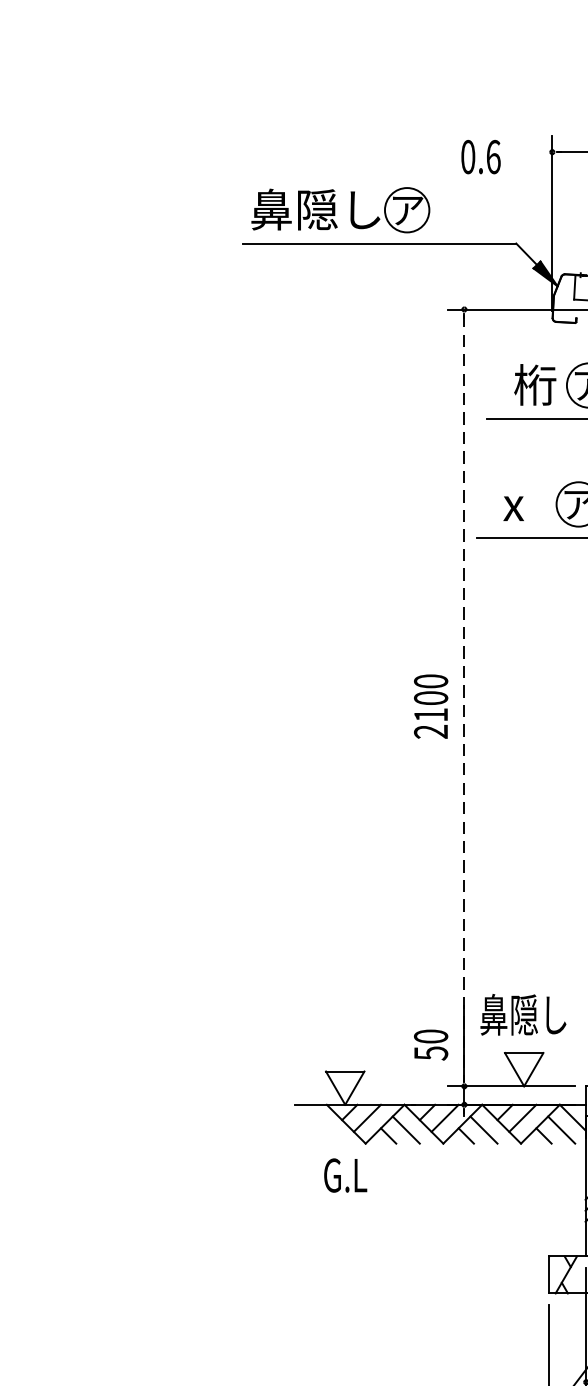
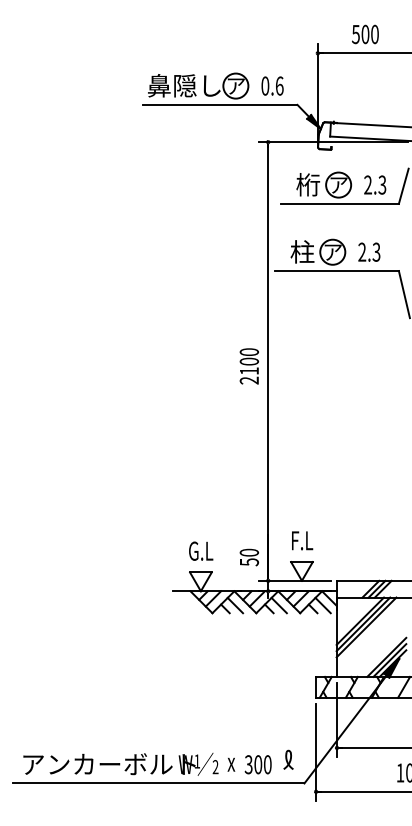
text: (480, 156) -> (272, 85), moved
text: (525, 503) -> (302, 251), x -> 柱
line: (464, 699) -> (268, 362), dashed -> solid
text: (523, 1014) -> (301, 540), 鼻隠し -> F.L
text: (346, 1174) -> (201, 550), moved

